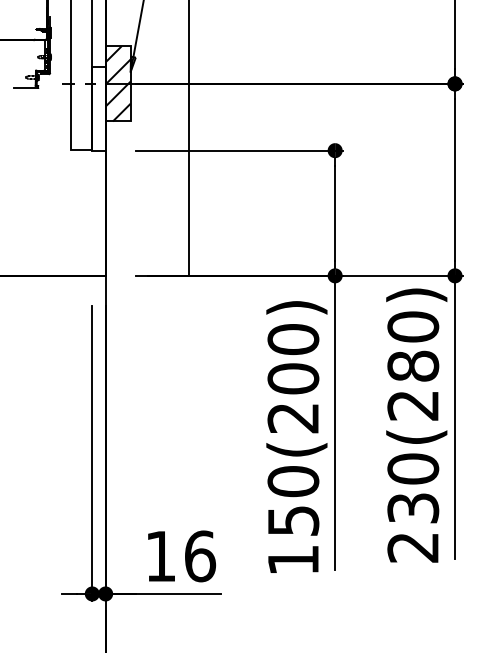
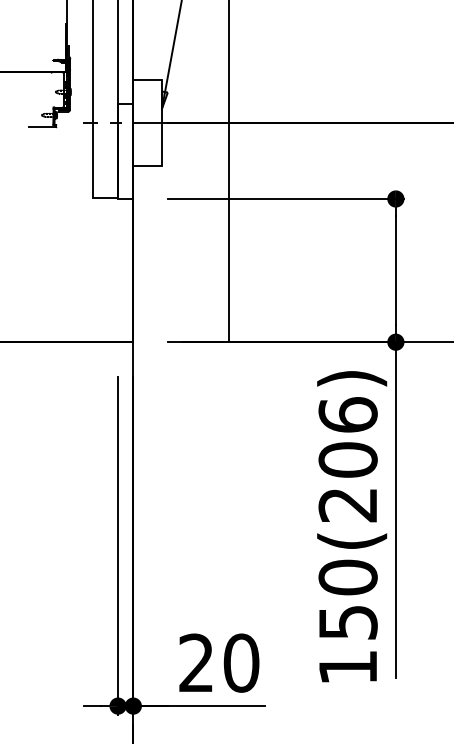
hatch: (117, 83) -> (146, 122), removed
text: (293, 339) -> (348, 415), 150(200) -> 150(206)
text: (180, 556) -> (218, 663), 16 -> 20

